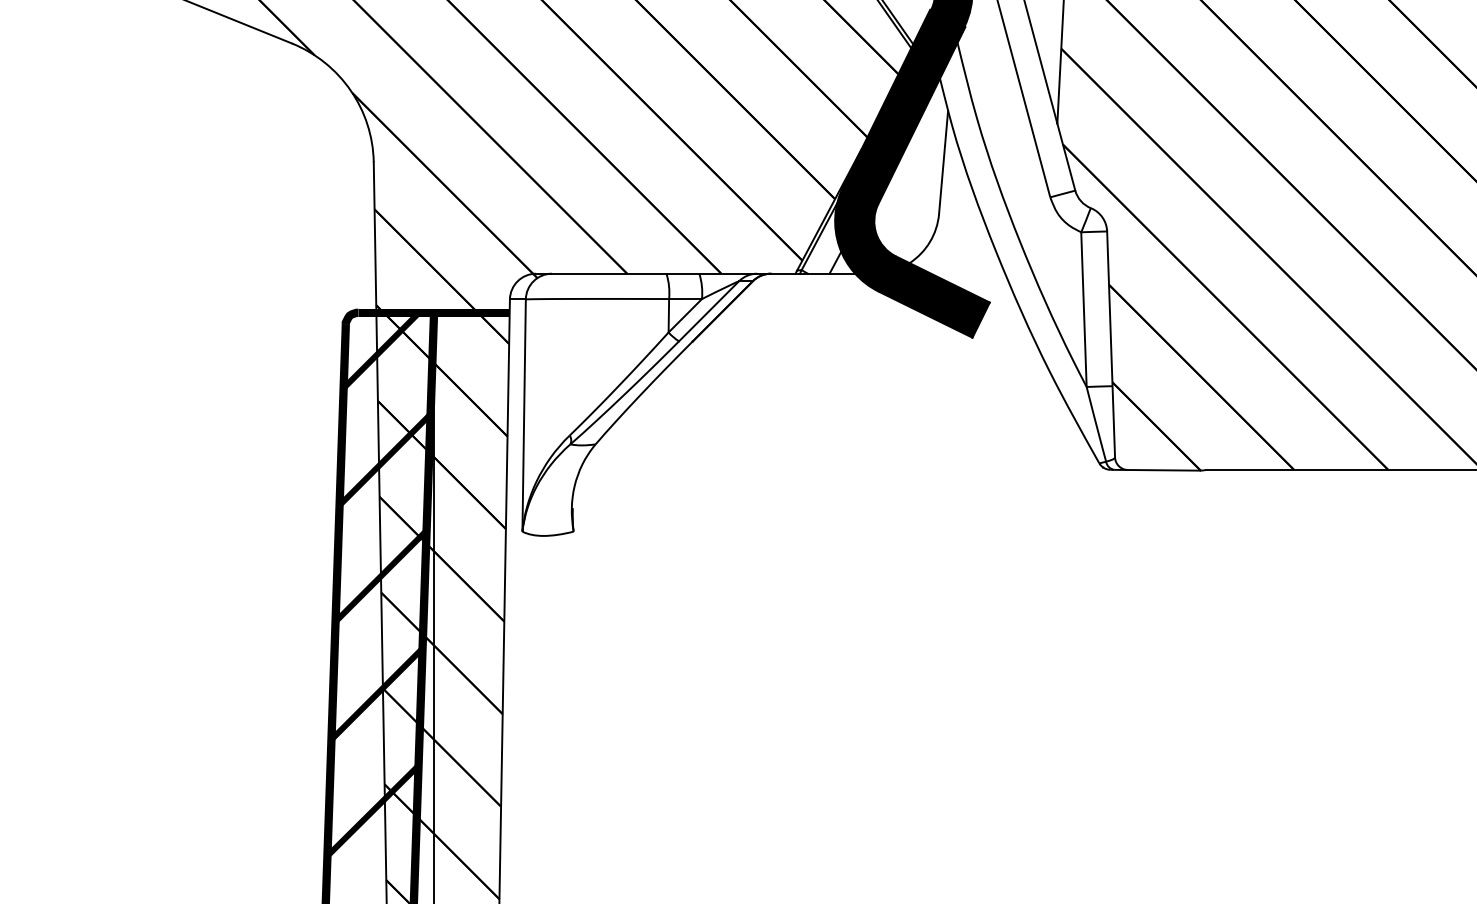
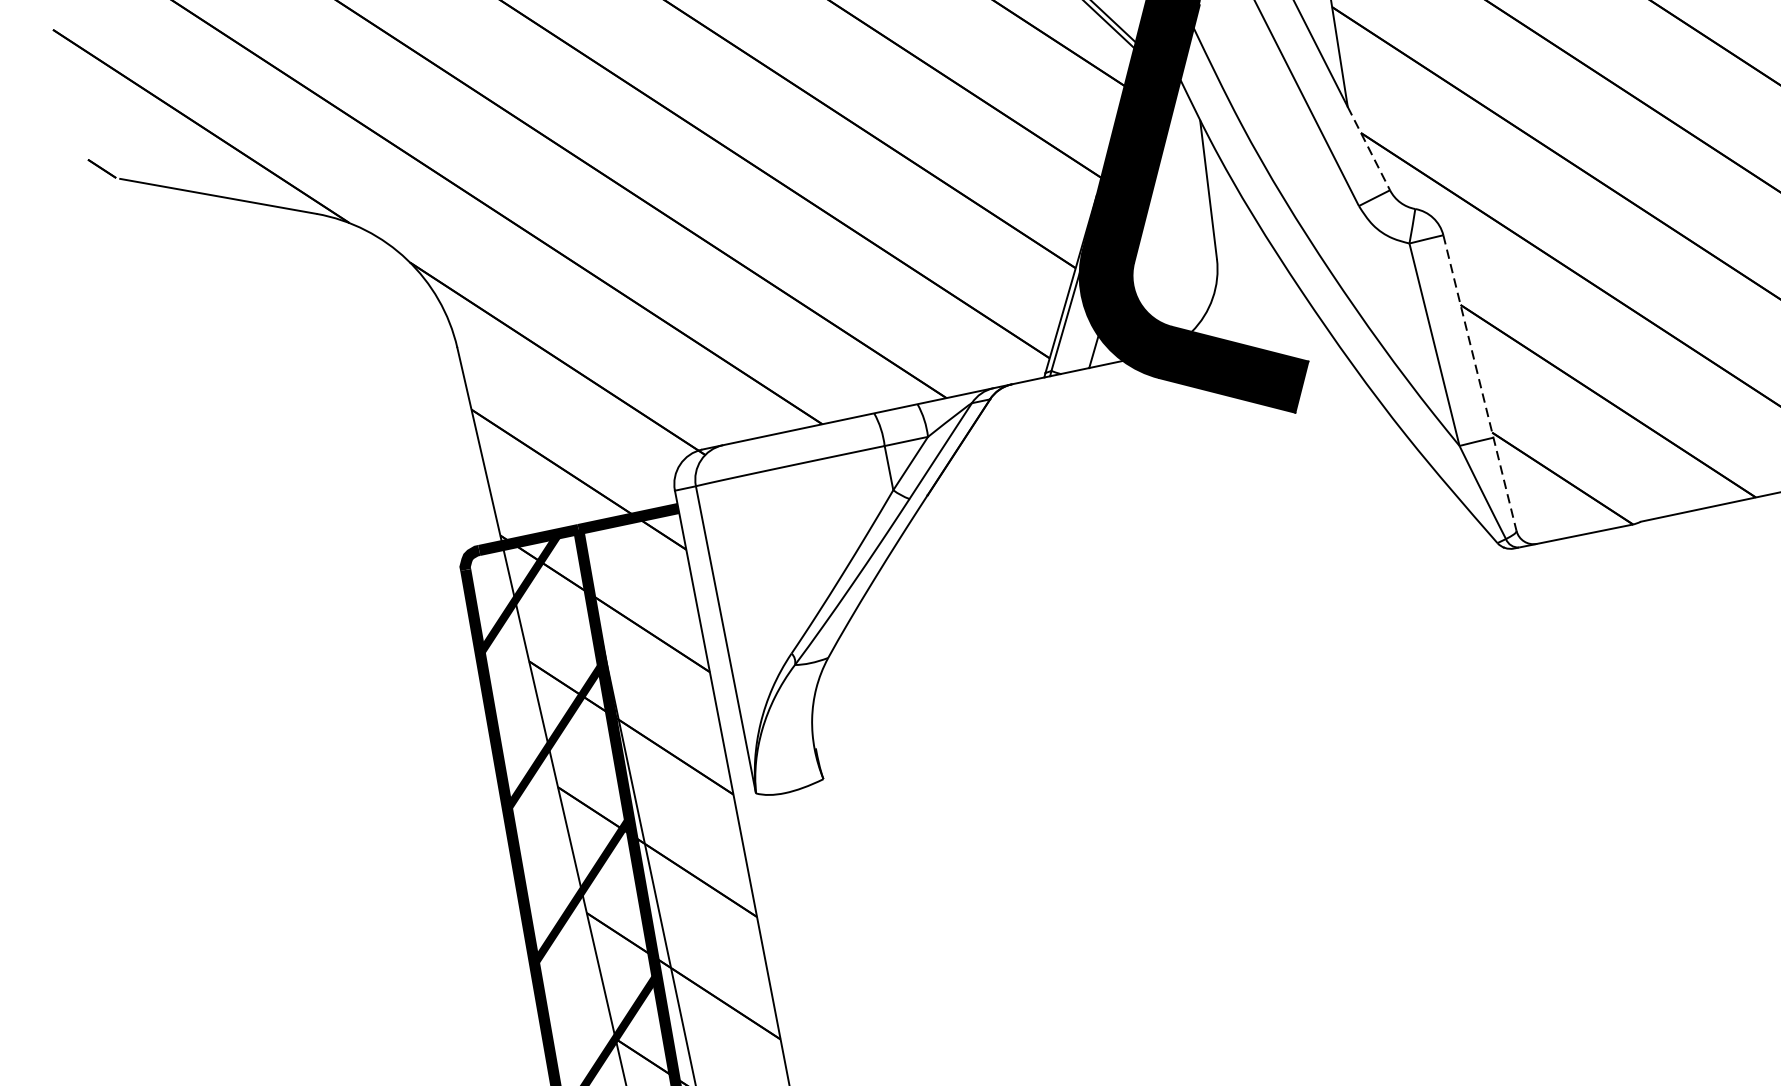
line: (1066, 157) -> (1369, 149), solid -> dashed
line: (1111, 344) -> (1480, 383), solid -> dashed

